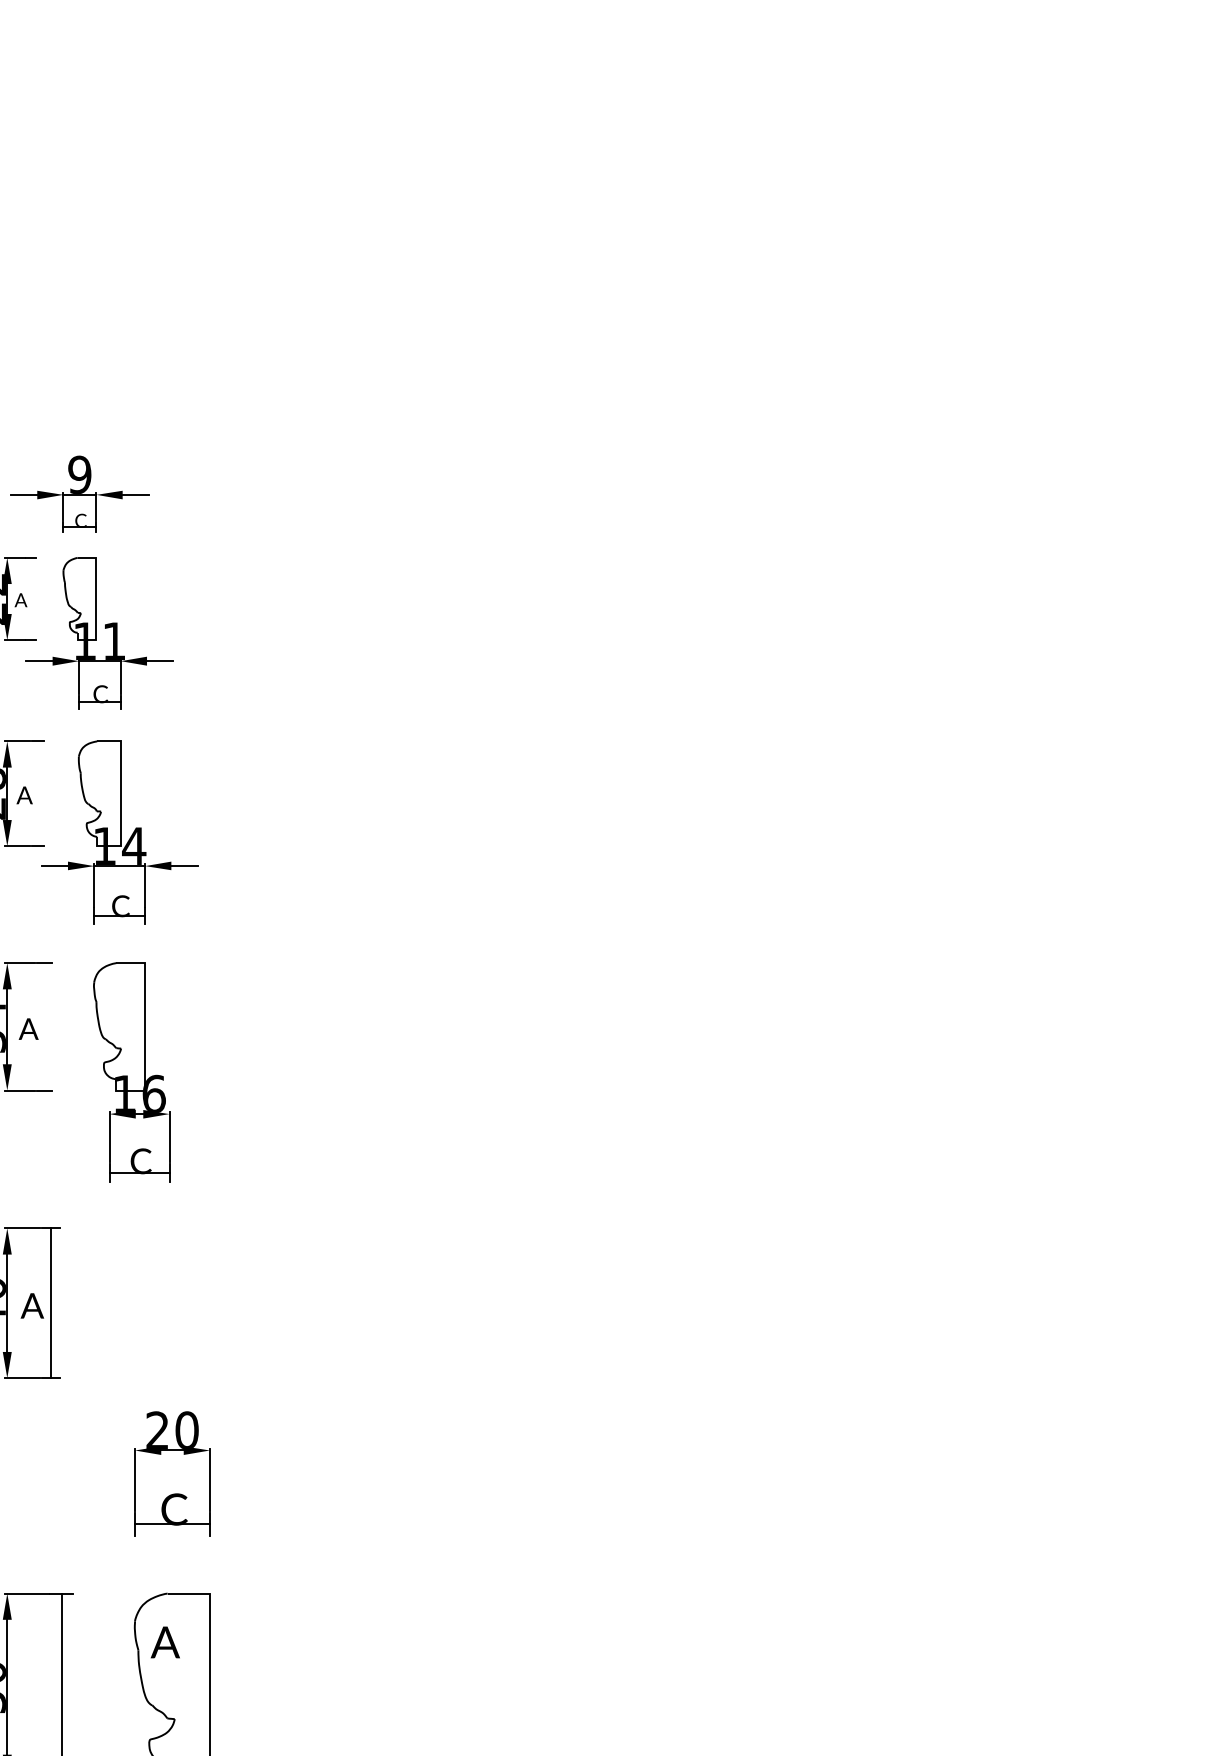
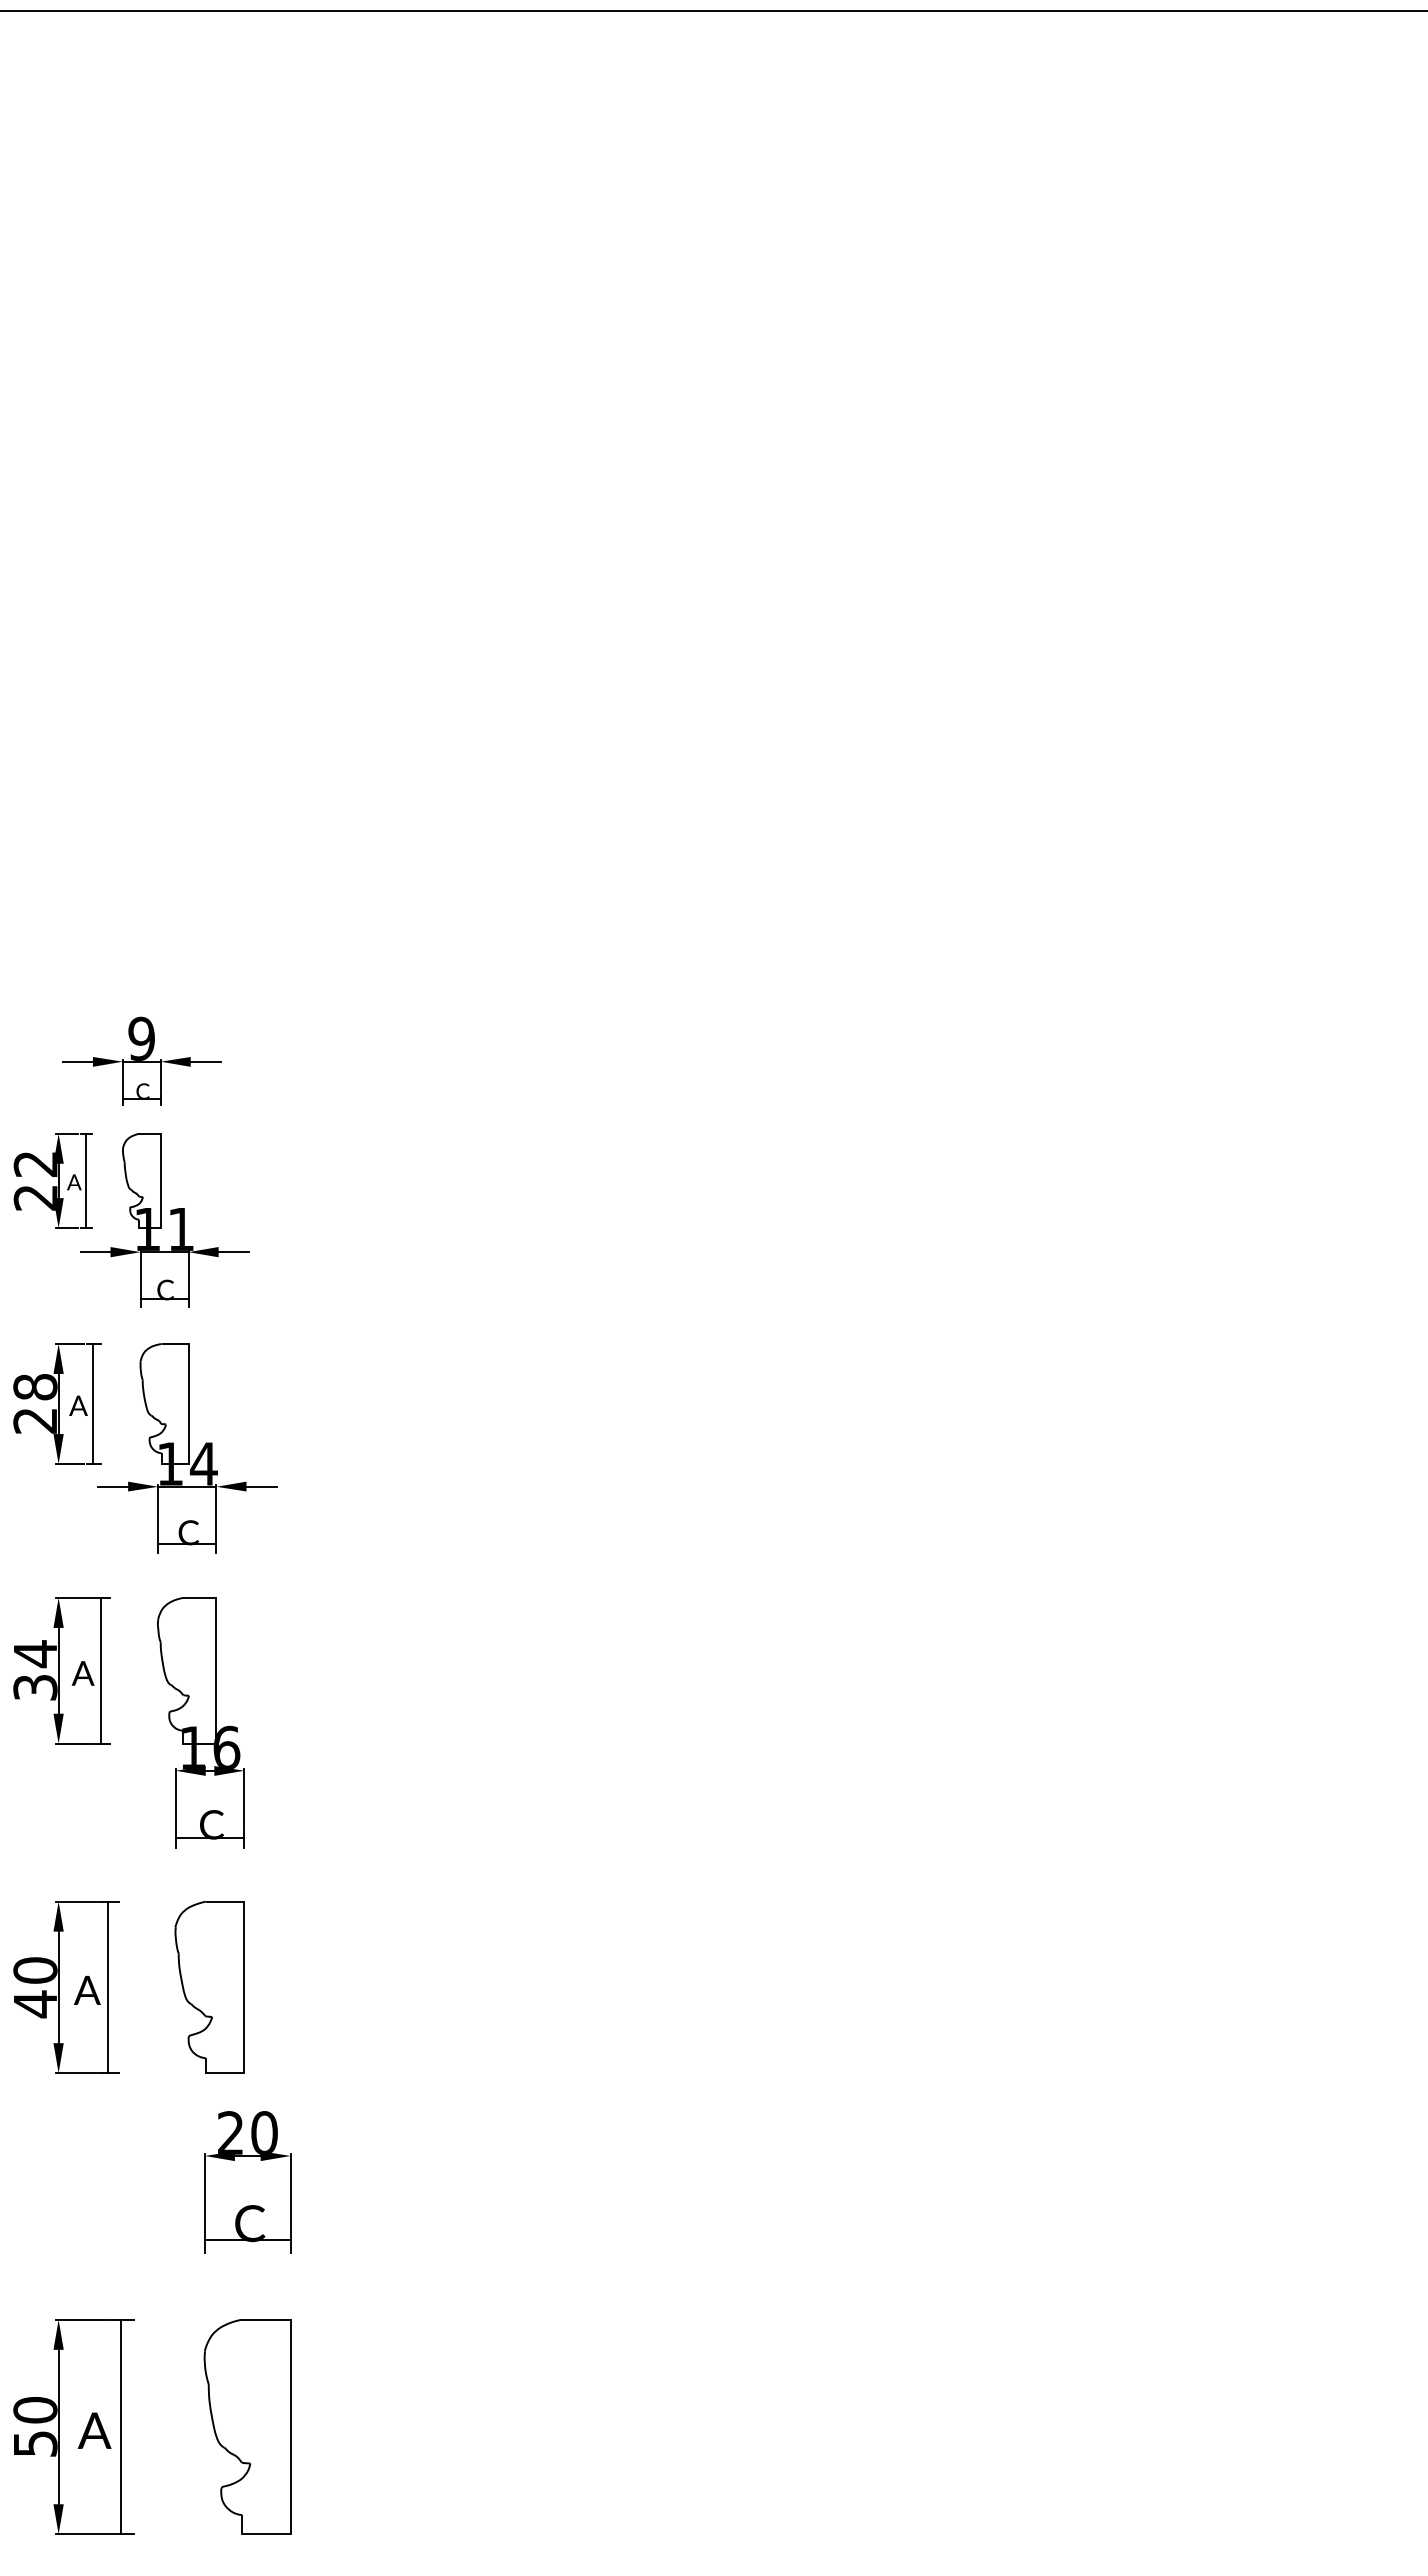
line: (31, 598) -> (86, 1180), added
line: (37, 793) -> (93, 1403), added
line: (44, 1026) -> (101, 1670), added
part: (139, 1302) -> (209, 1986), added
text: (165, 1642) -> (94, 2430), moved

